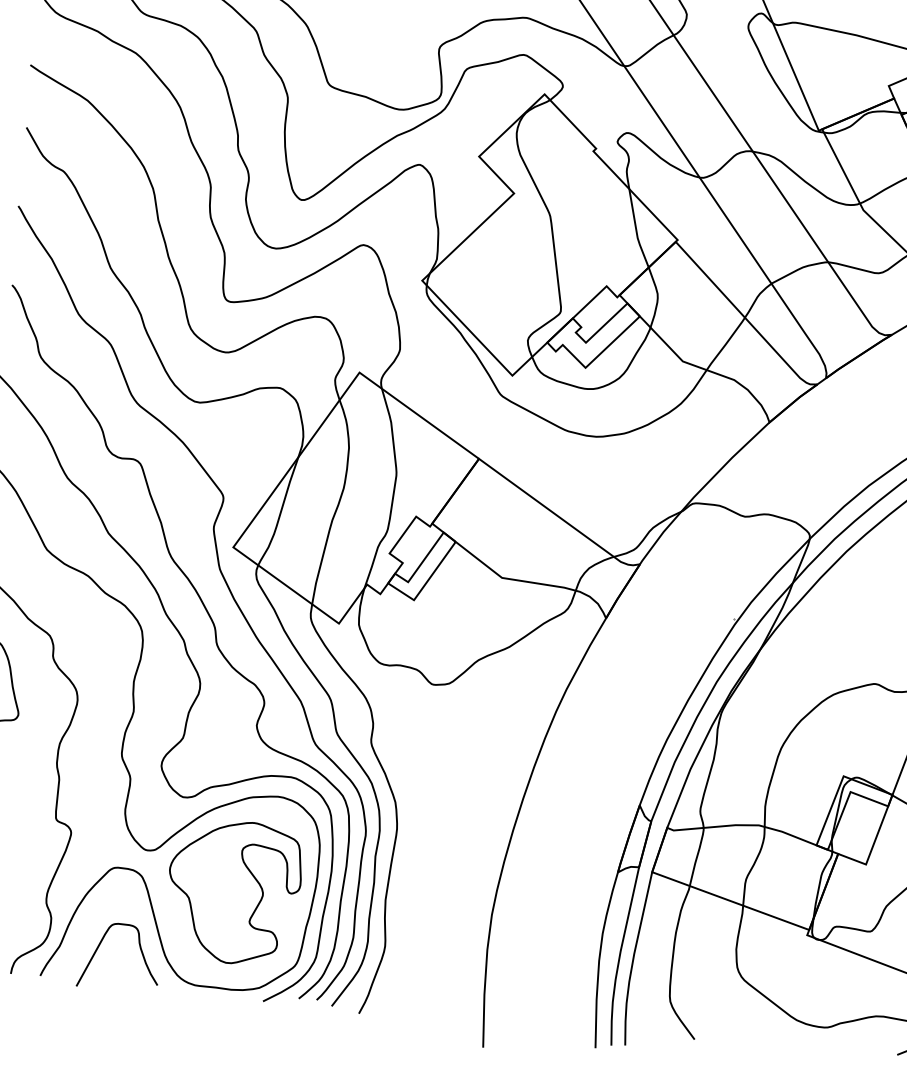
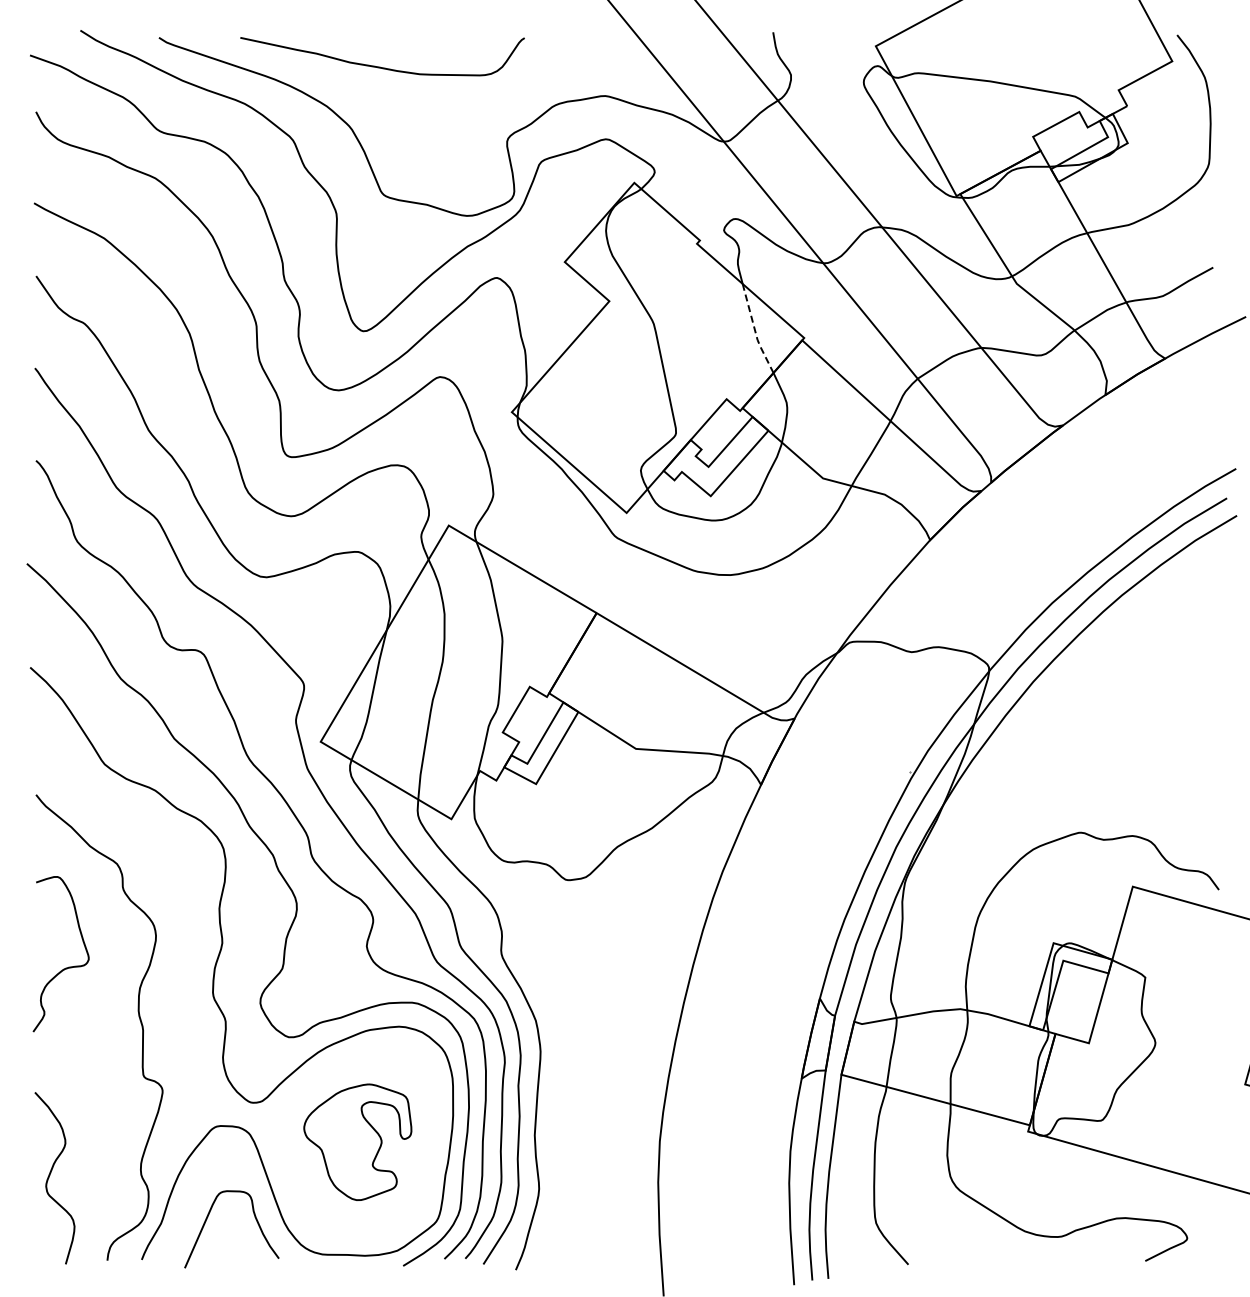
line: (636, 230) -> (755, 331), solid -> dashed
part: (233, 891) -> (357, 1141), size x0.7

